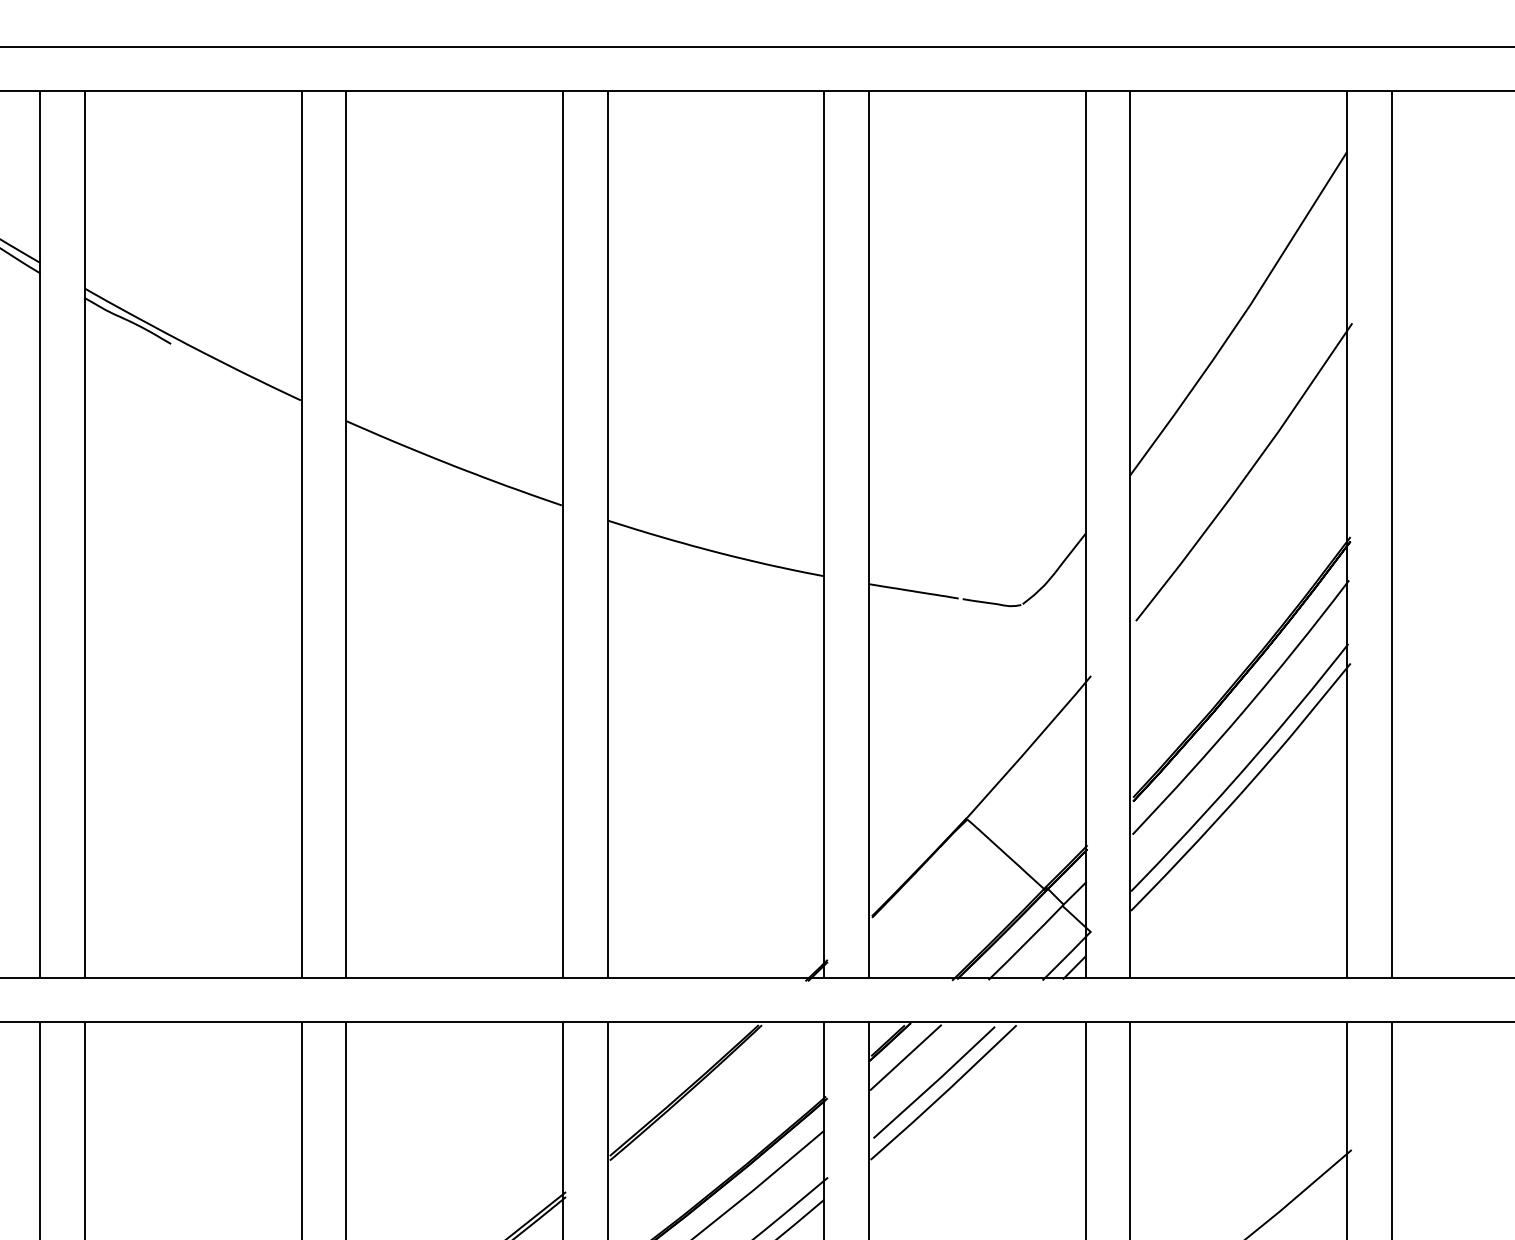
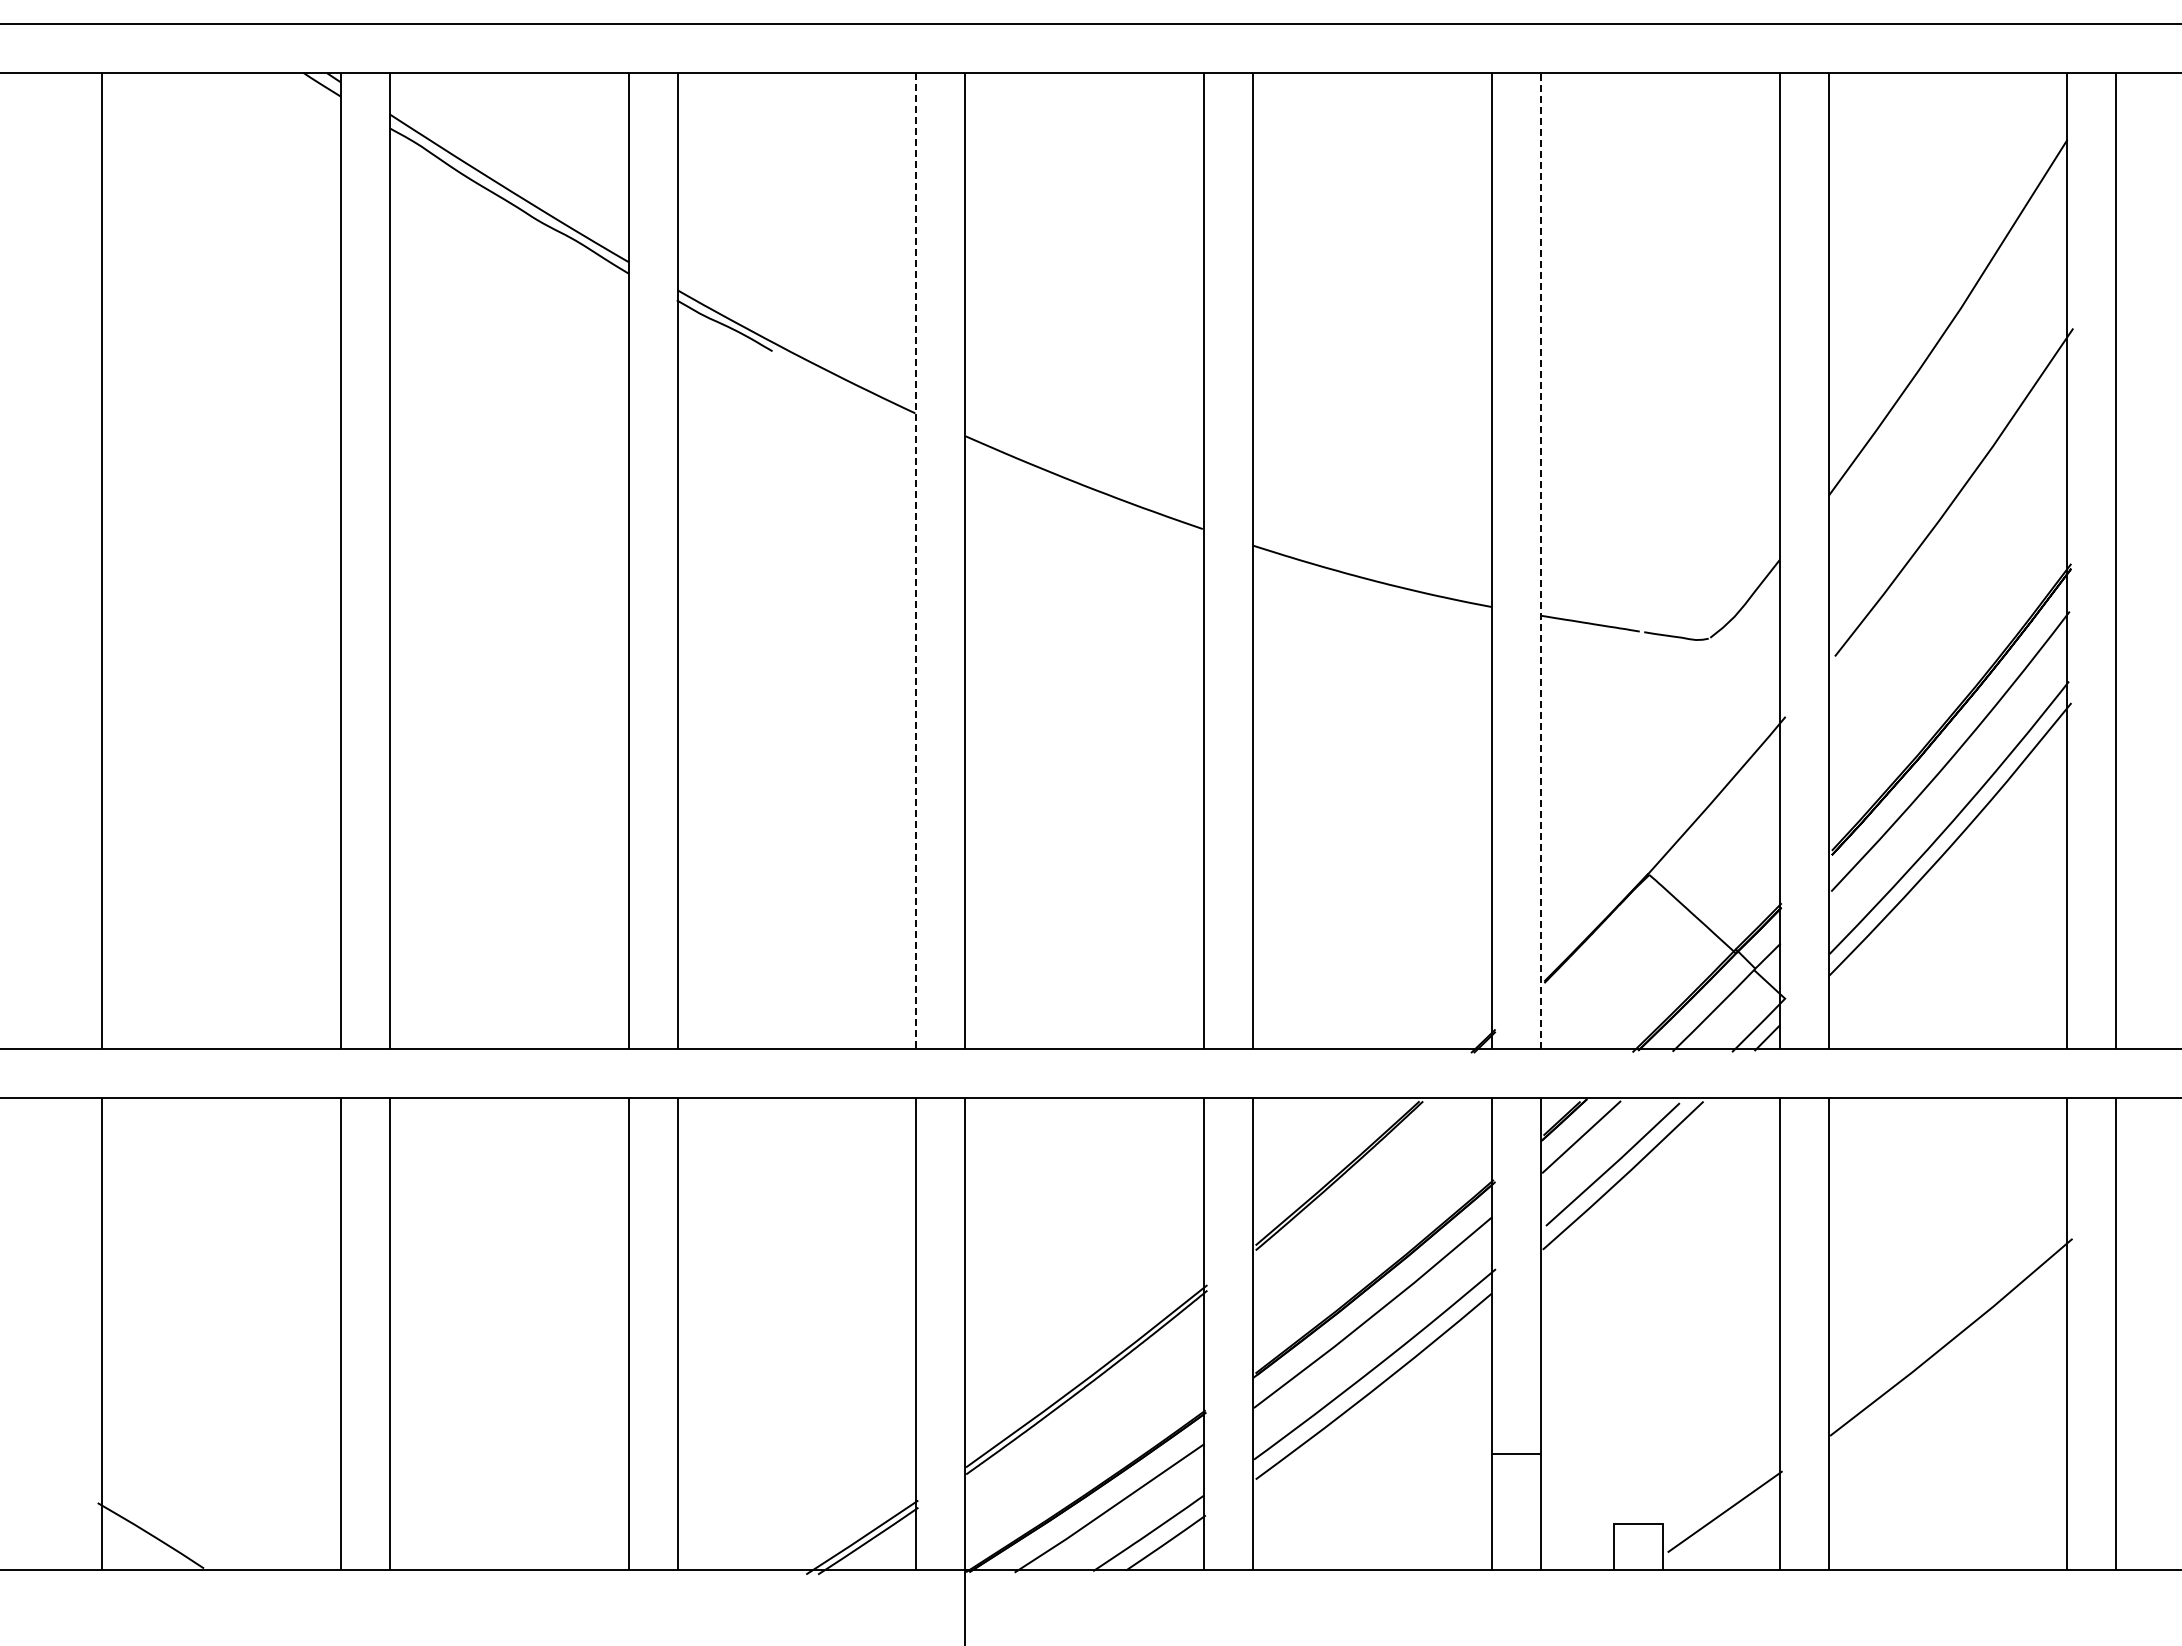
line: (301, 534) -> (916, 561), solid -> dashed
line: (868, 534) -> (1540, 560), solid -> dashed

